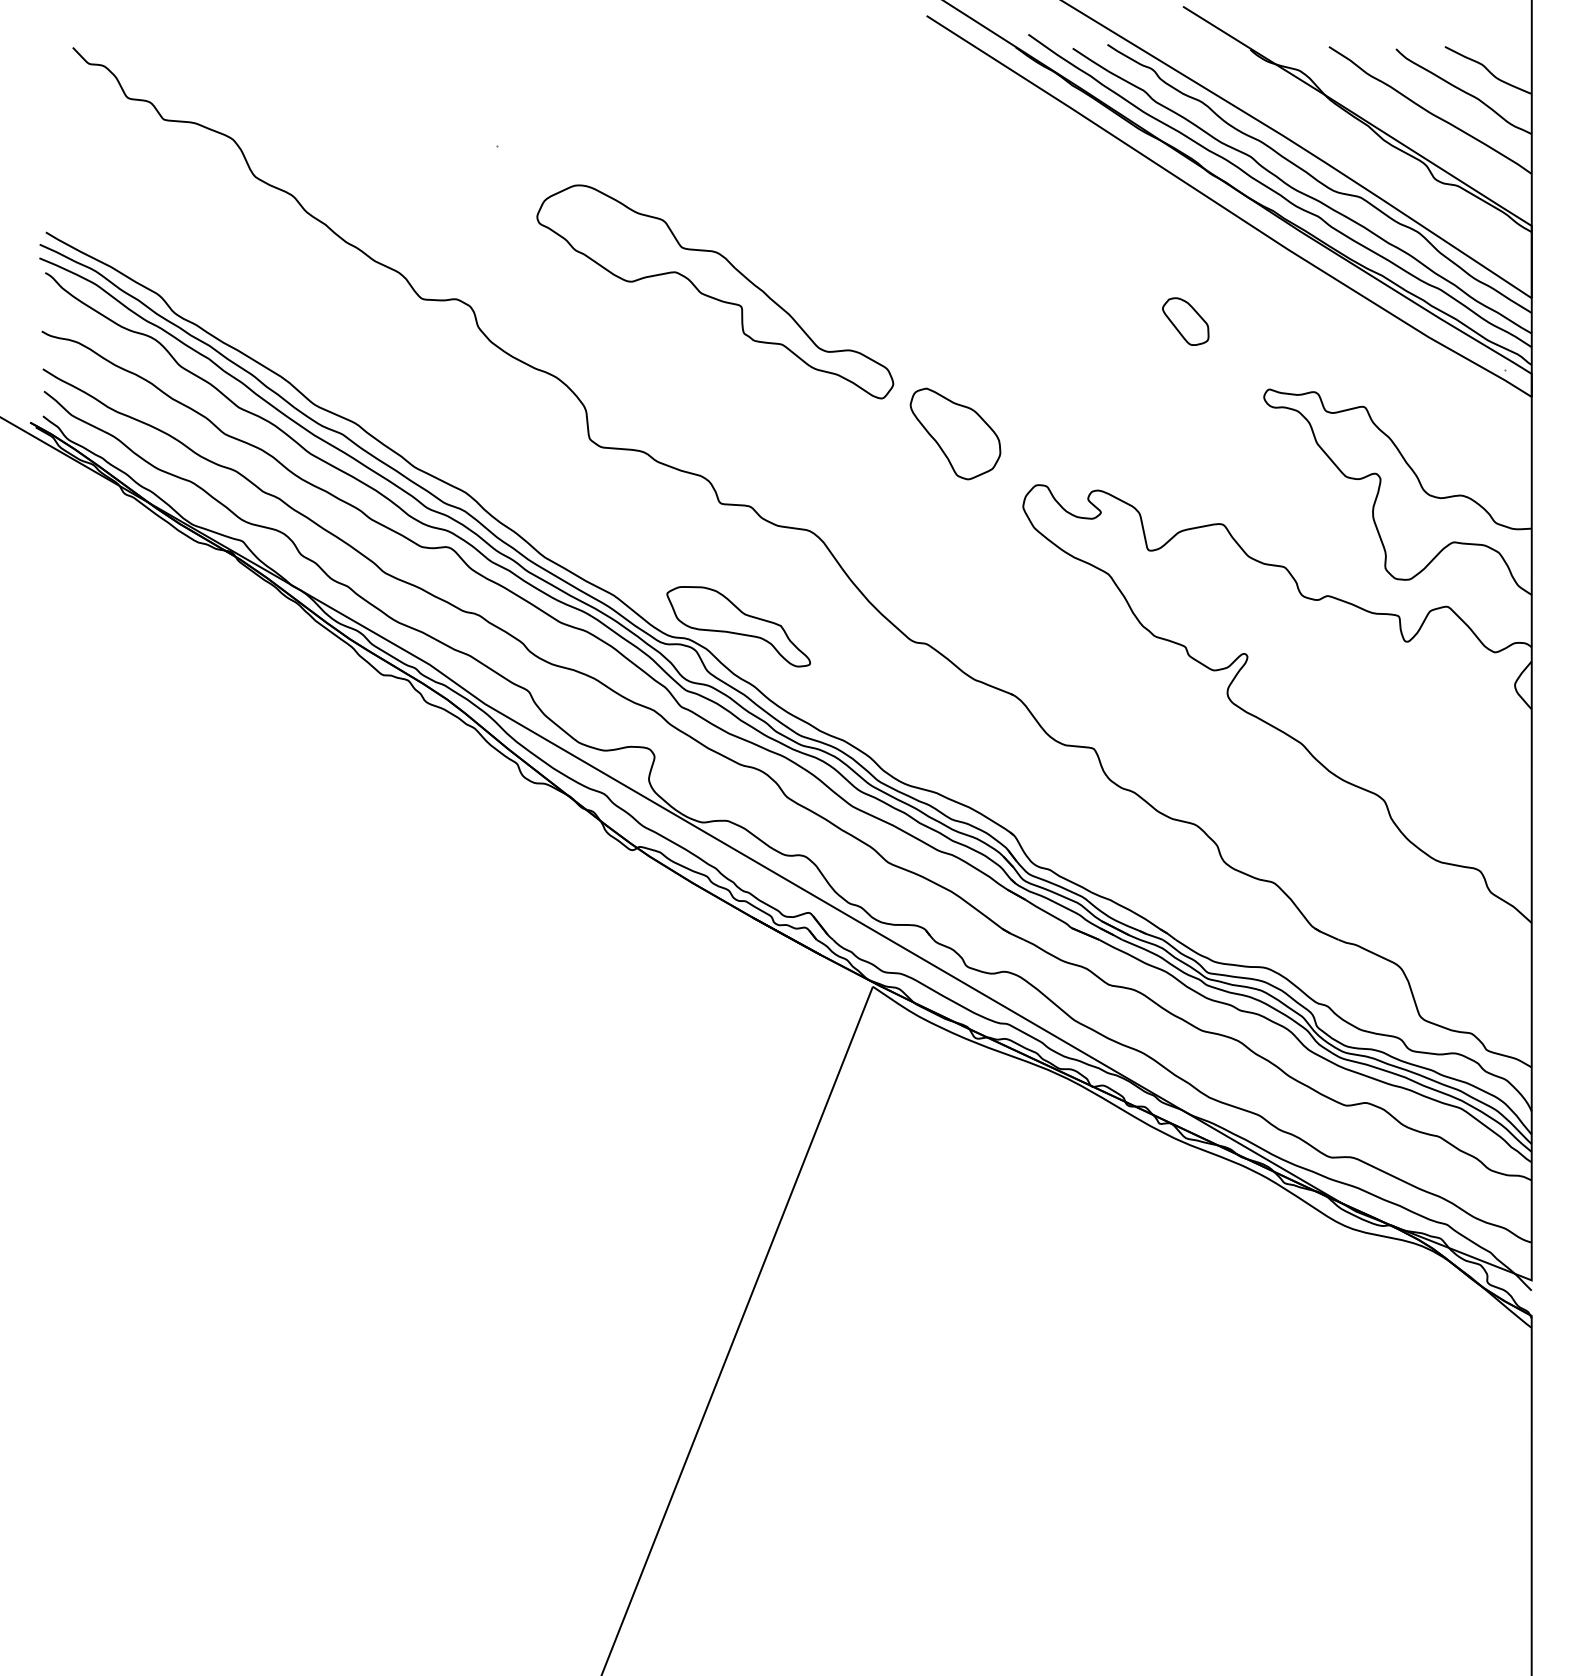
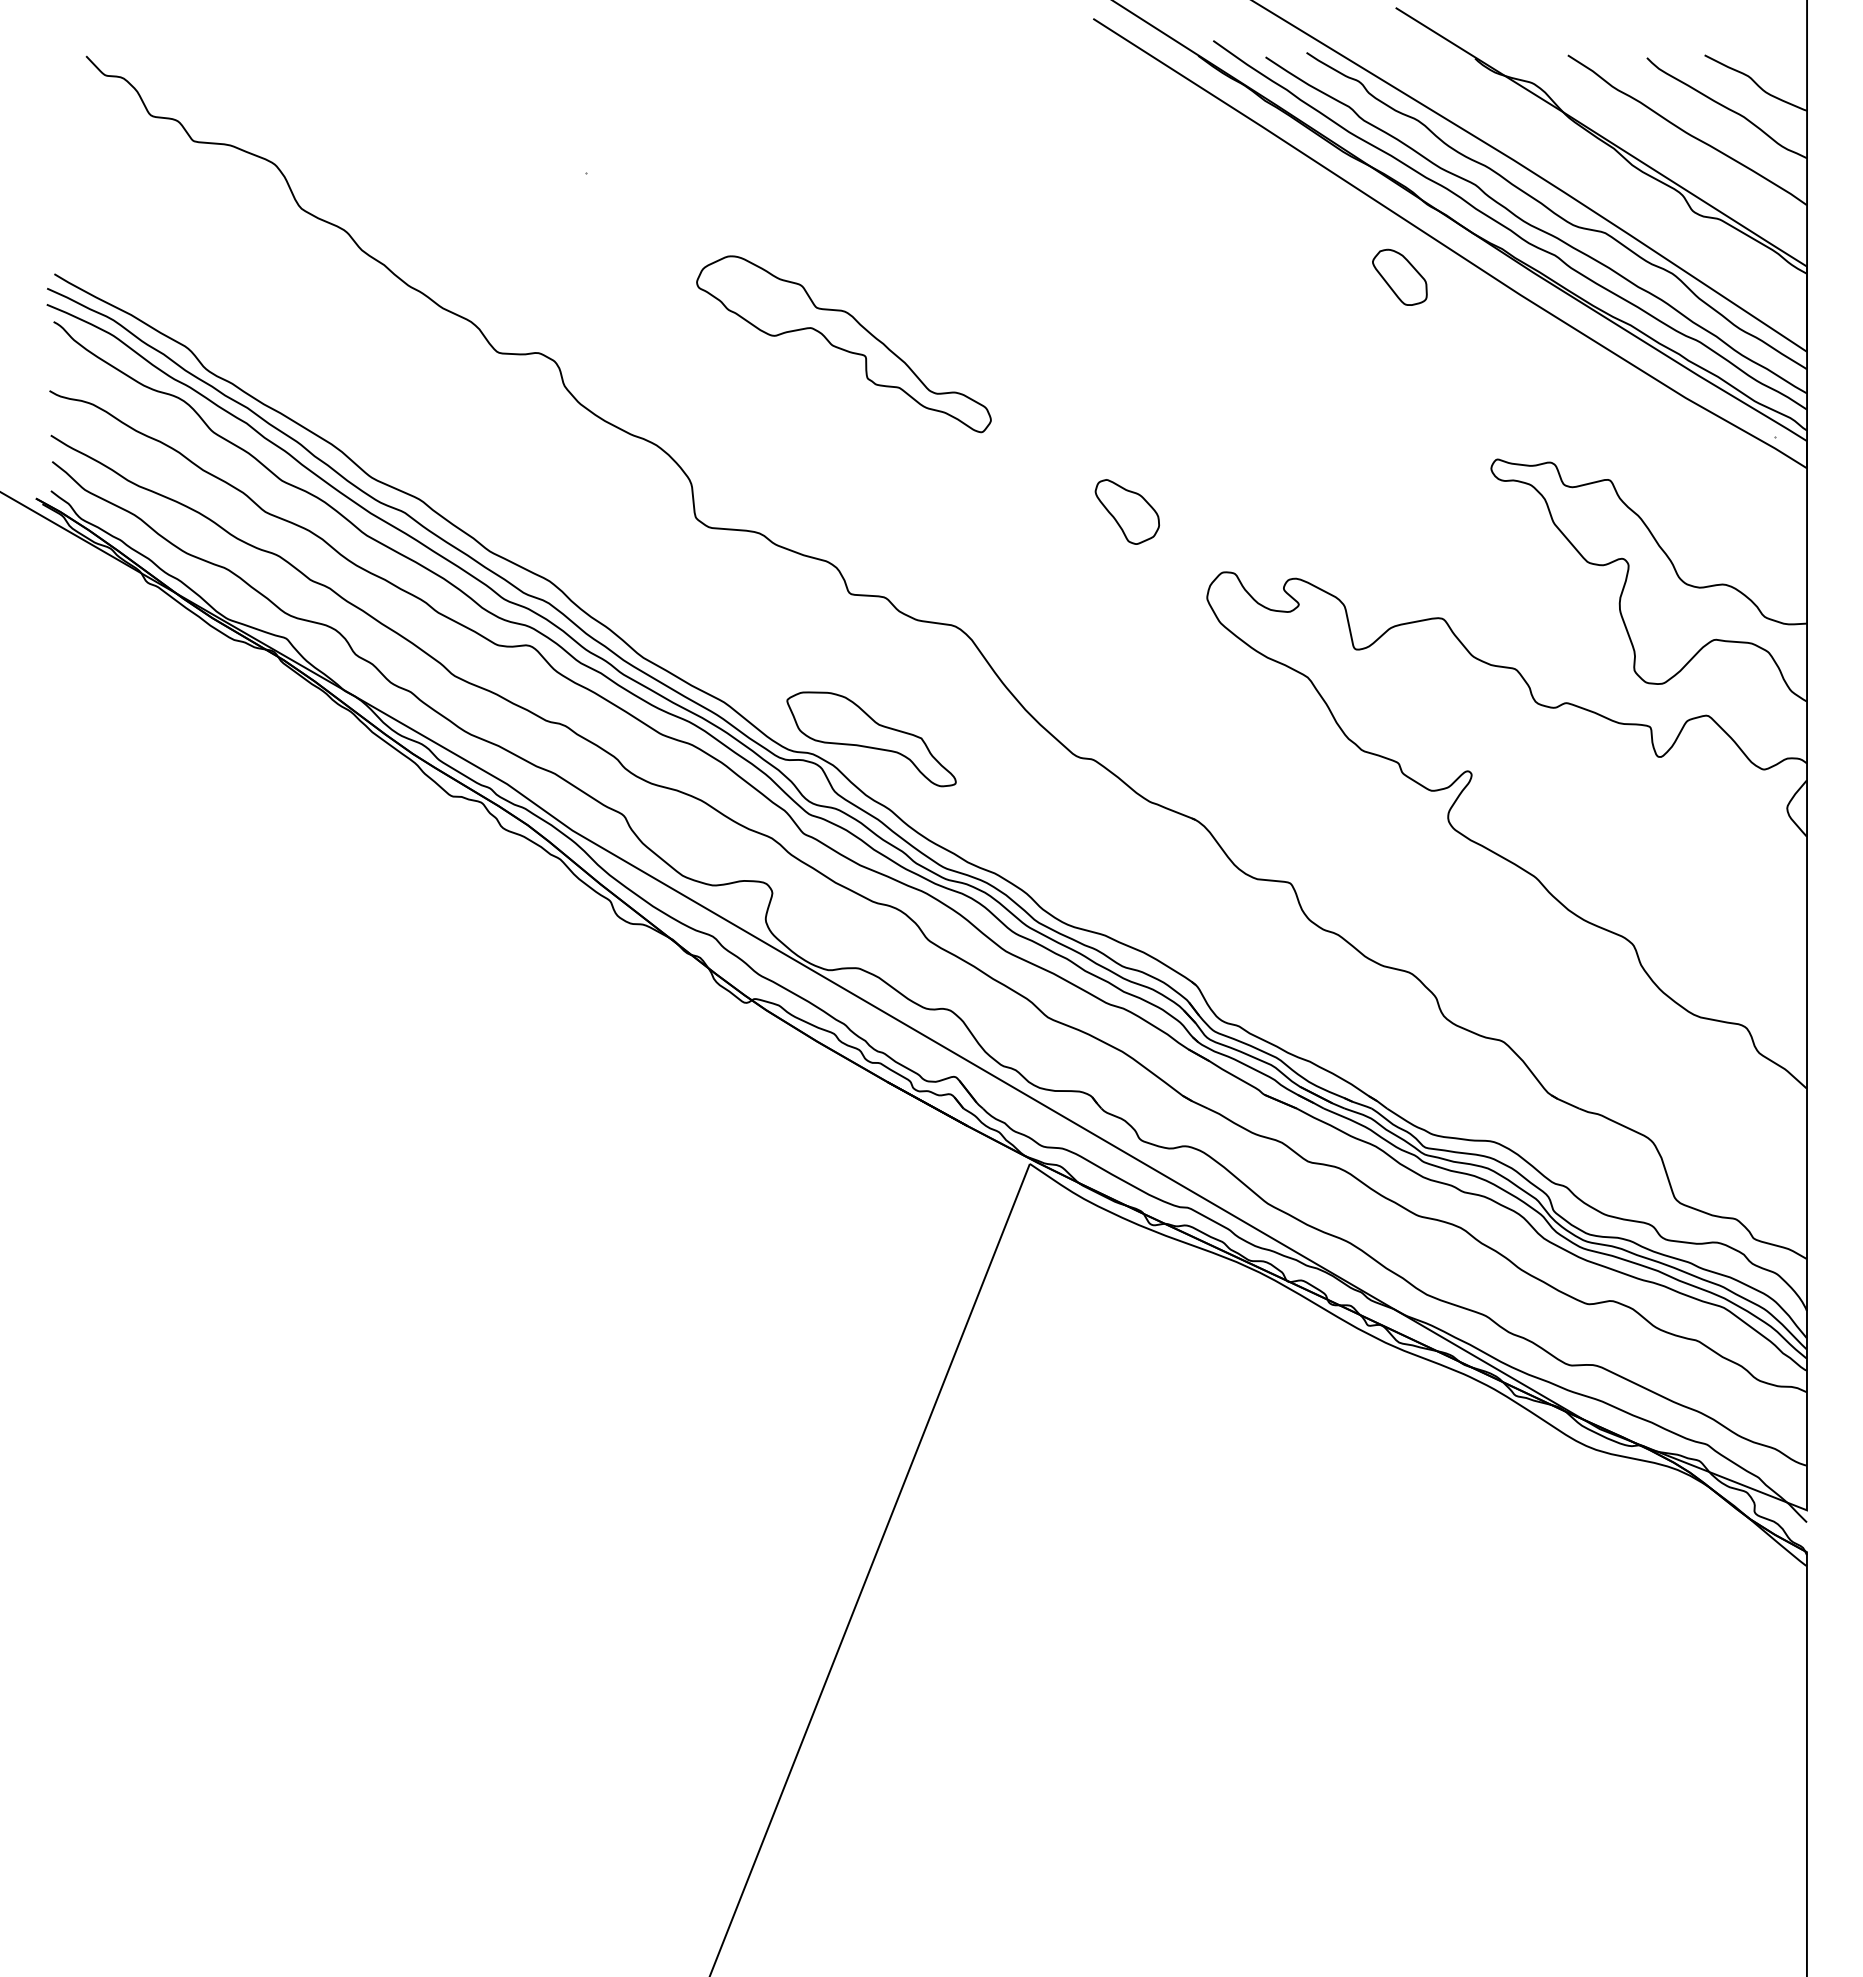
part: (714, 291) -> (843, 343), size x0.7
part: (1185, 320) -> (1399, 276), moved
part: (955, 433) -> (1127, 511), size x0.6

